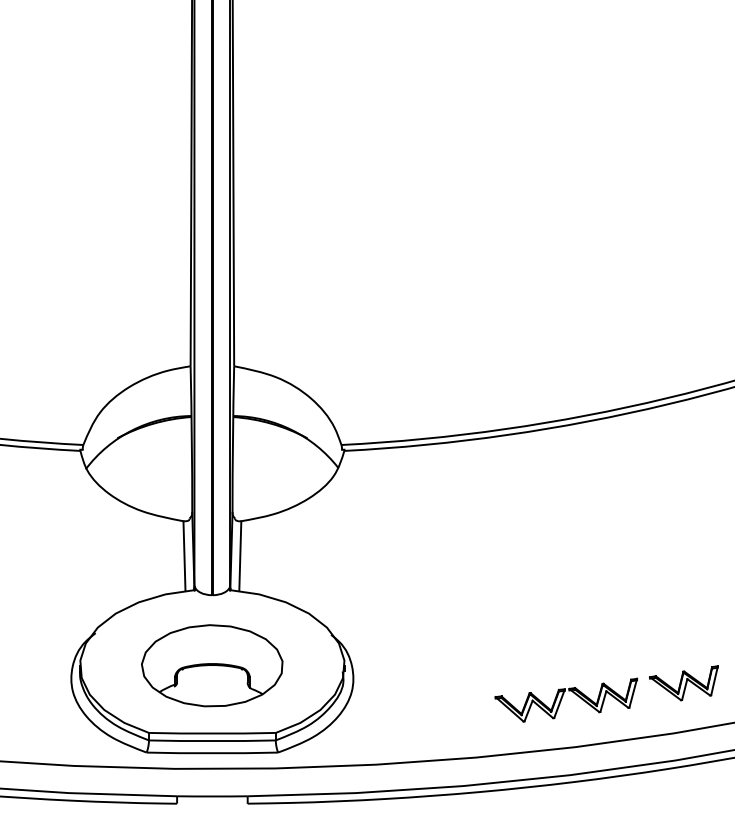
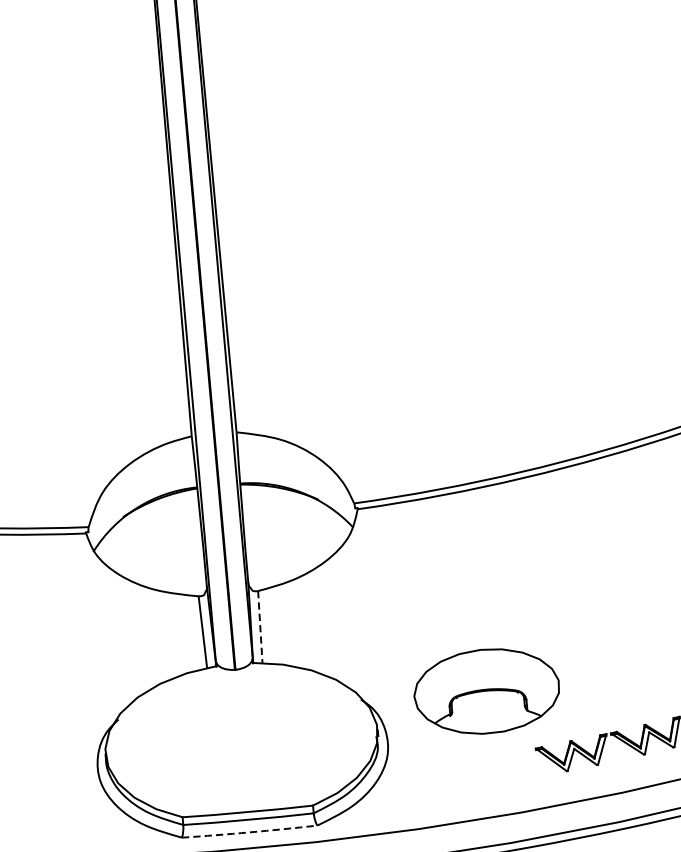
line: (240, 556) -> (260, 627), solid -> dashed
part: (212, 665) -> (487, 691), moved
arc: (212, 753) -> (249, 832), solid -> dashed

